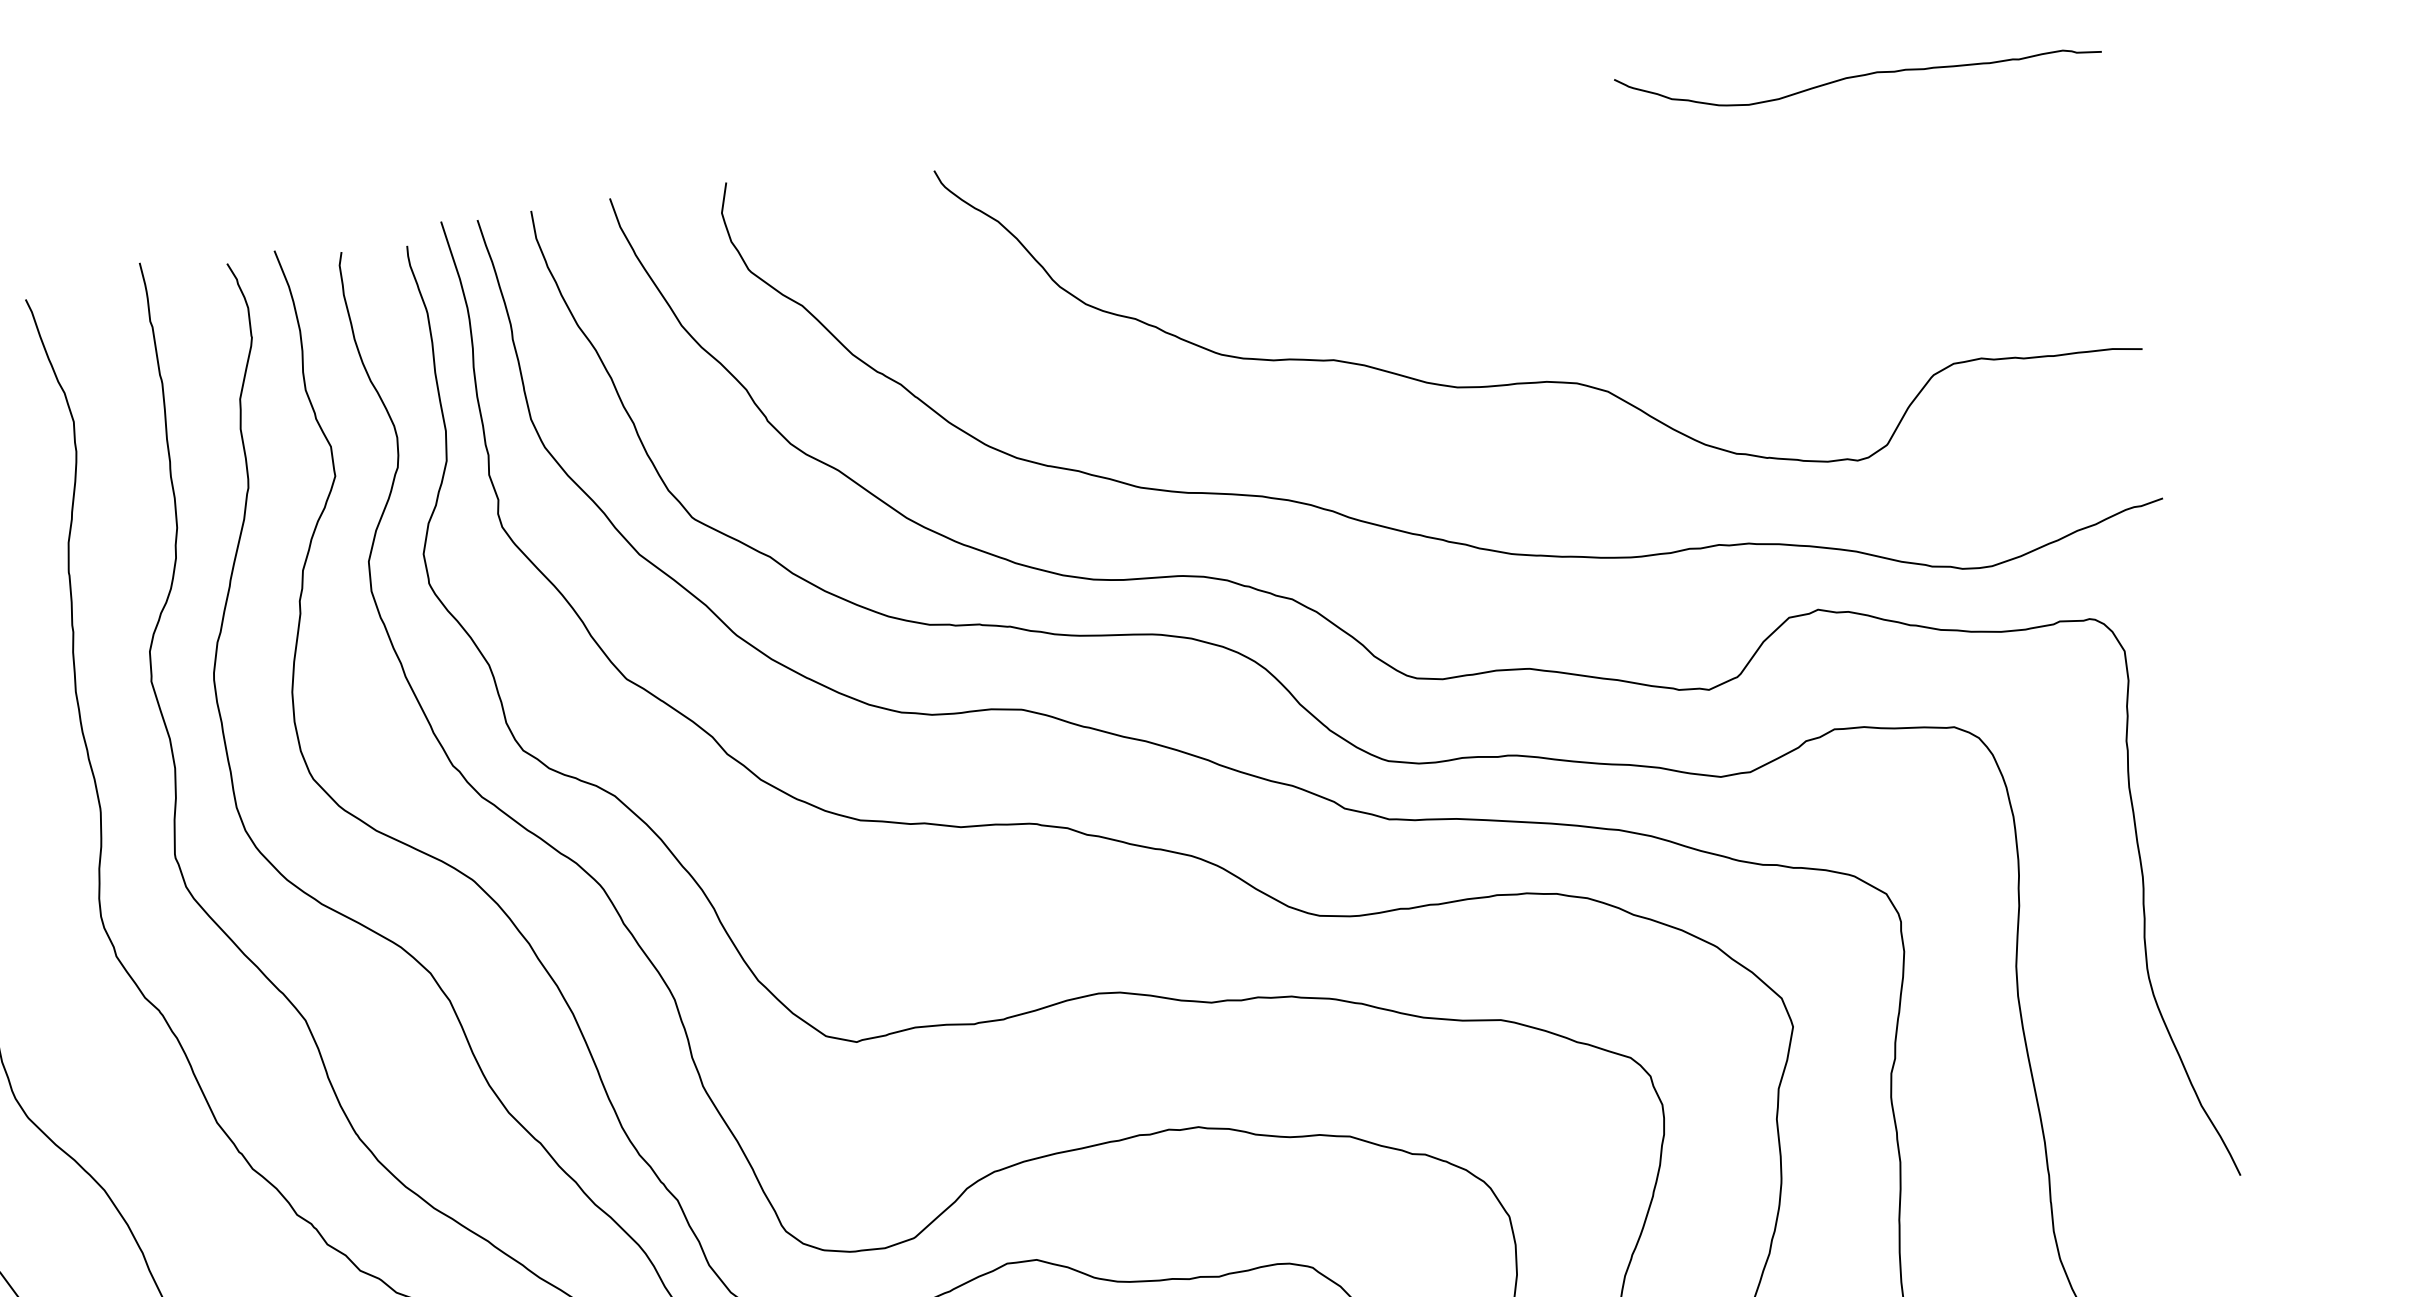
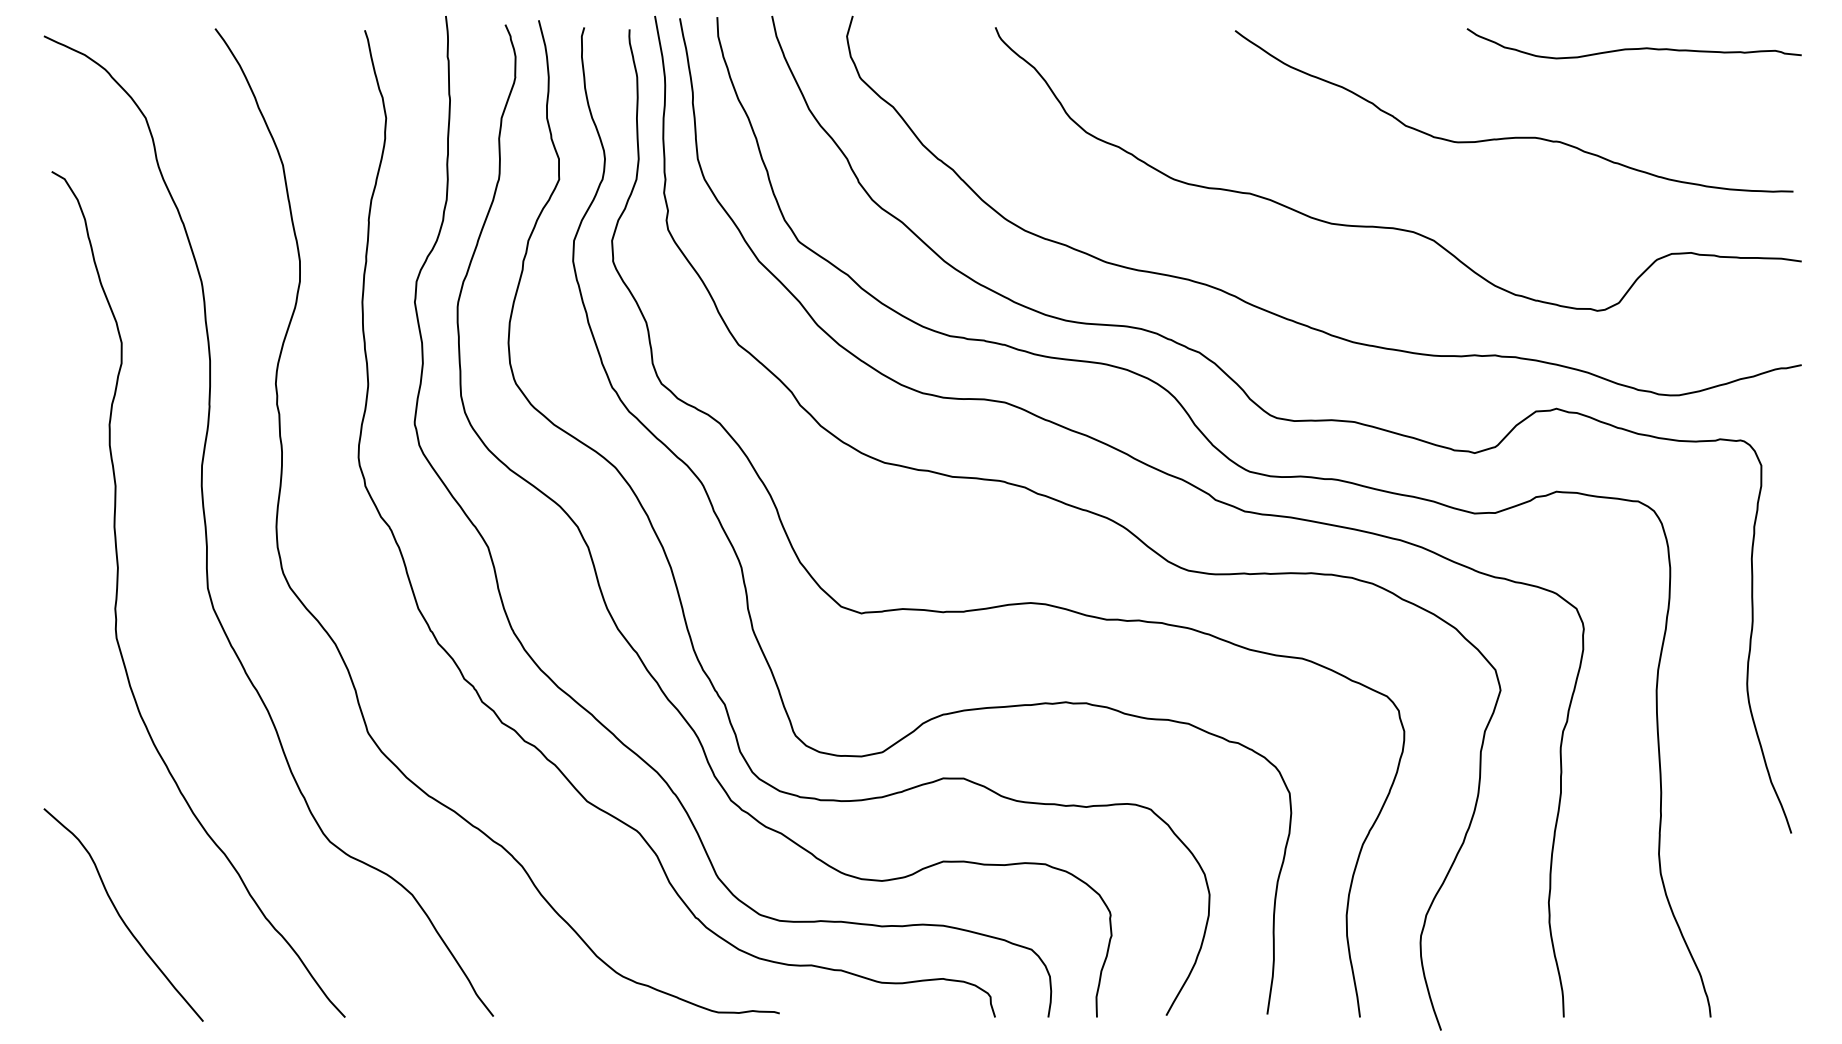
curve: (1705, 225) -> (1515, 136), added

